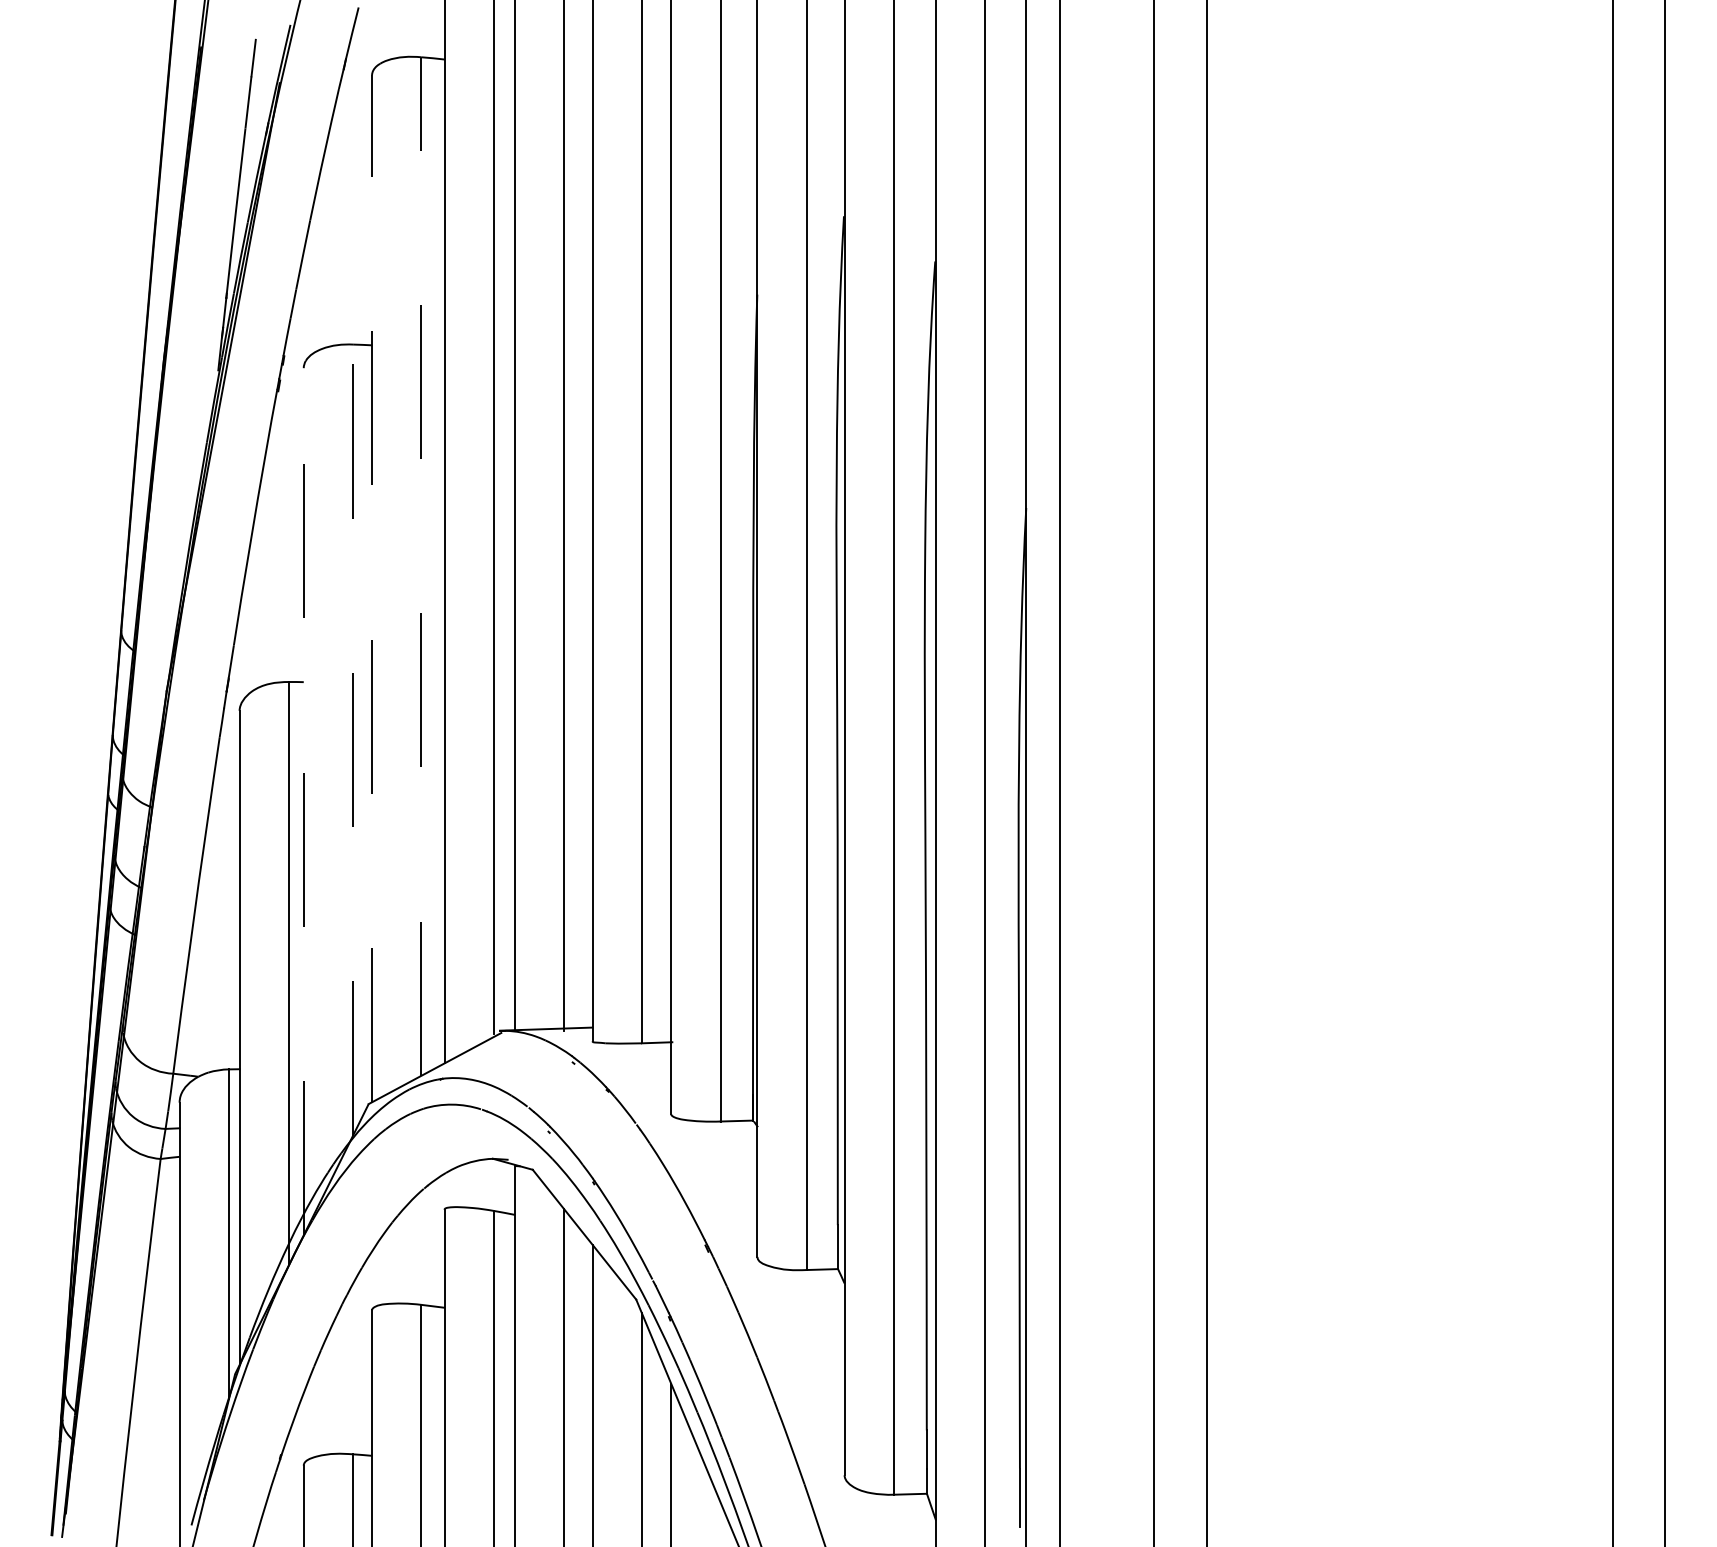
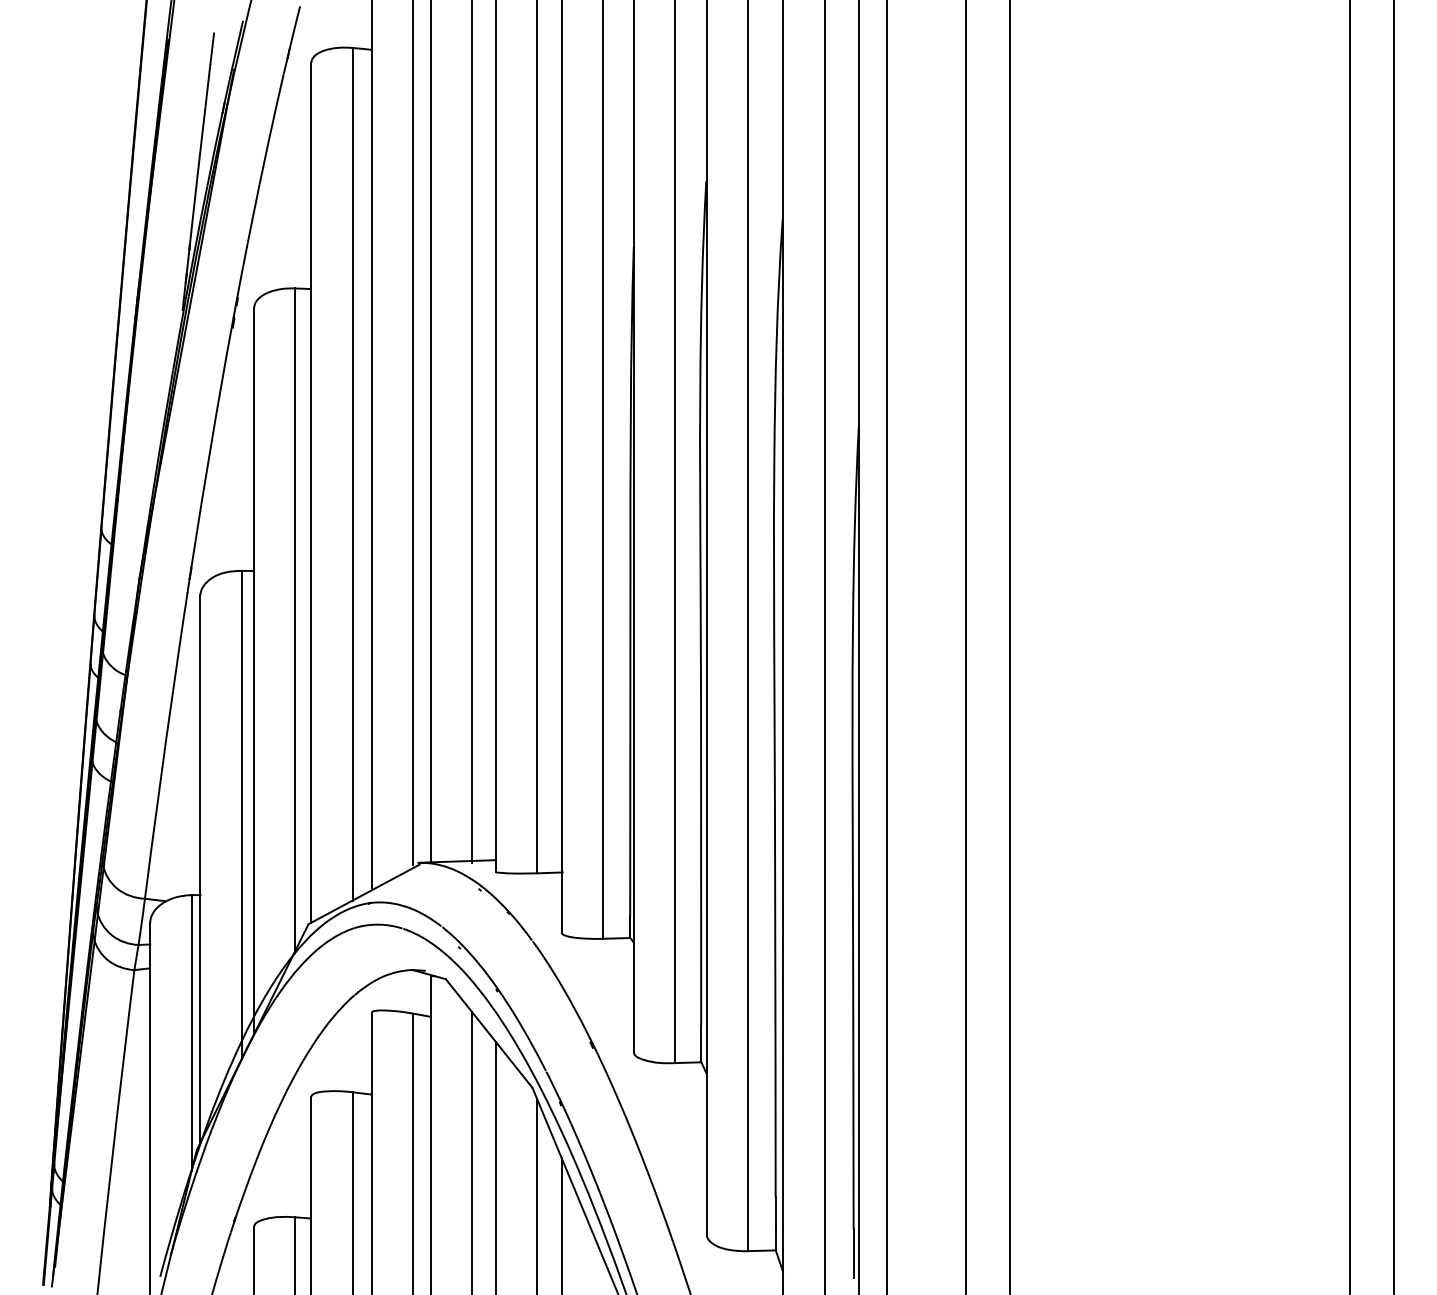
line: (421, 566) -> (352, 474), dashed -> solid
line: (372, 588) -> (311, 492), dashed -> solid
line: (353, 739) -> (295, 619), dashed -> solid
line: (303, 801) -> (253, 670), dashed -> solid

